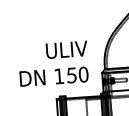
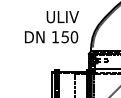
text: (53, 64) -> (51, 27), moved

